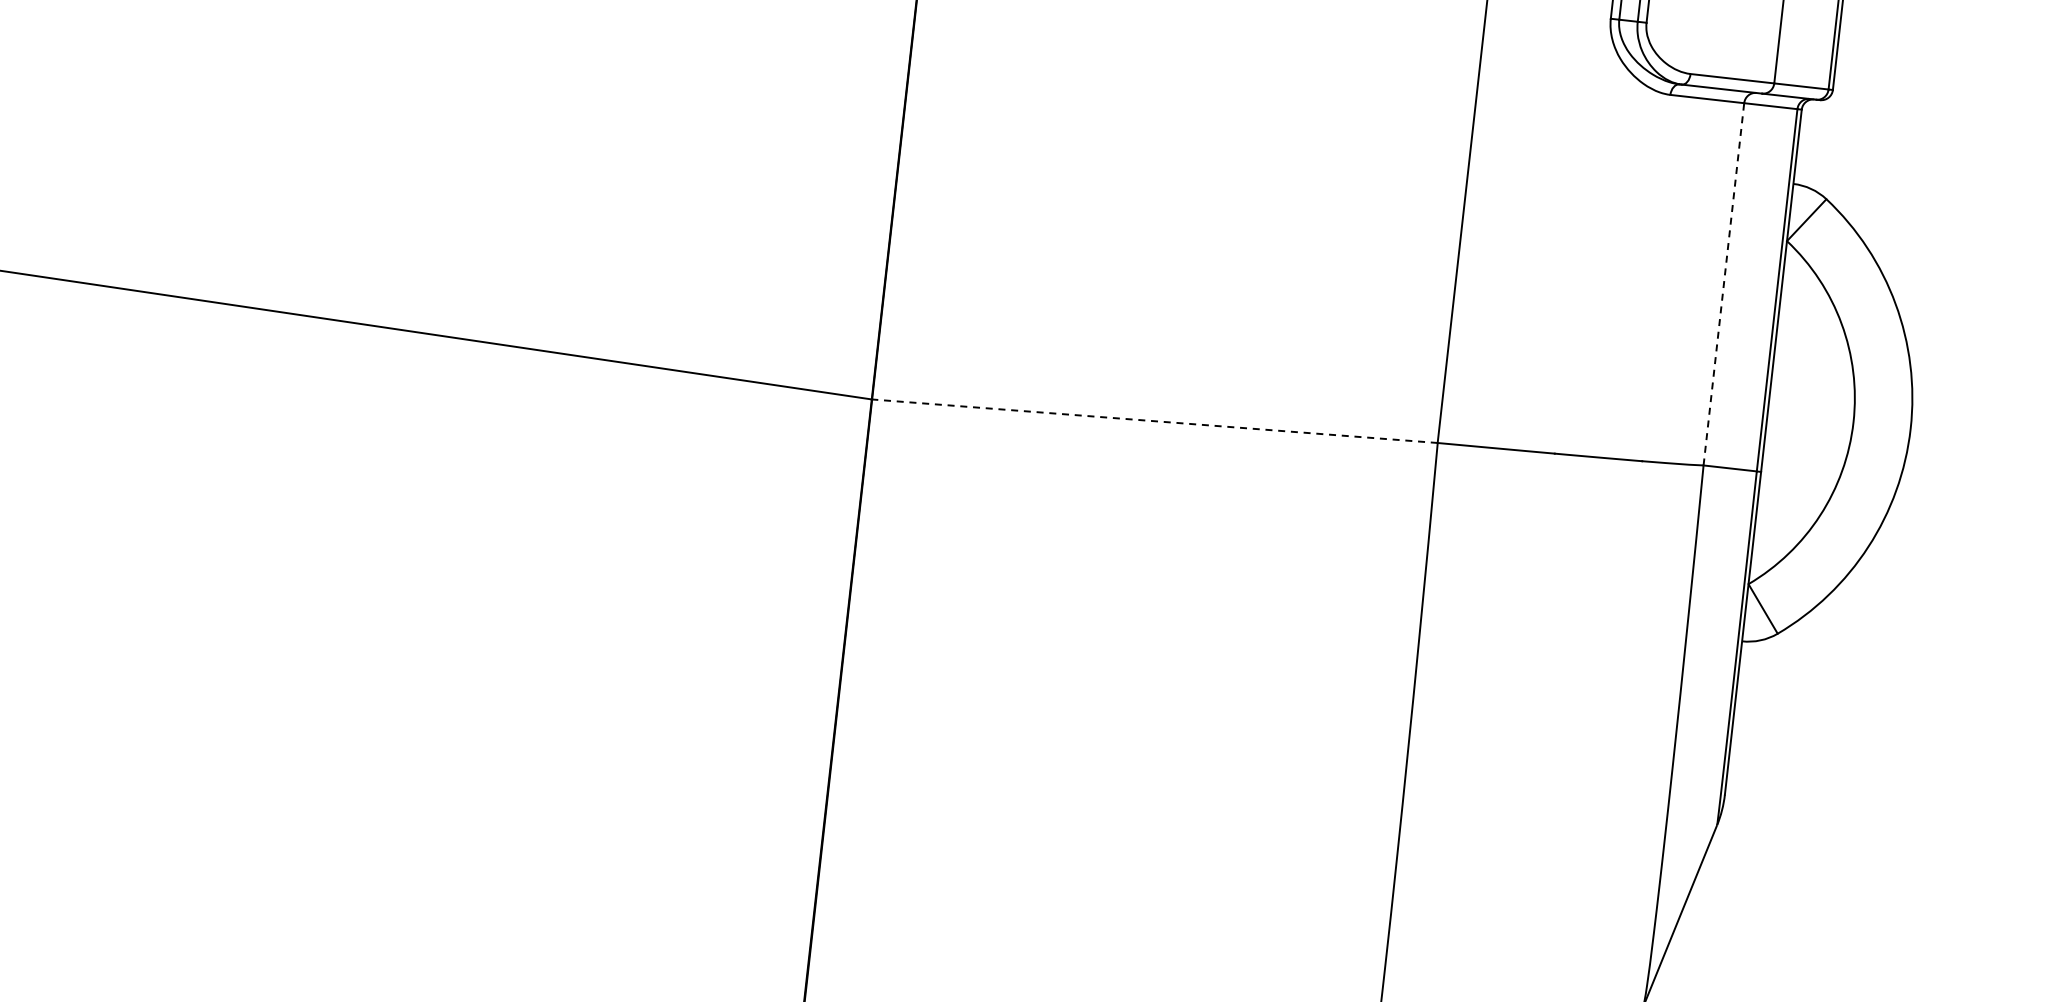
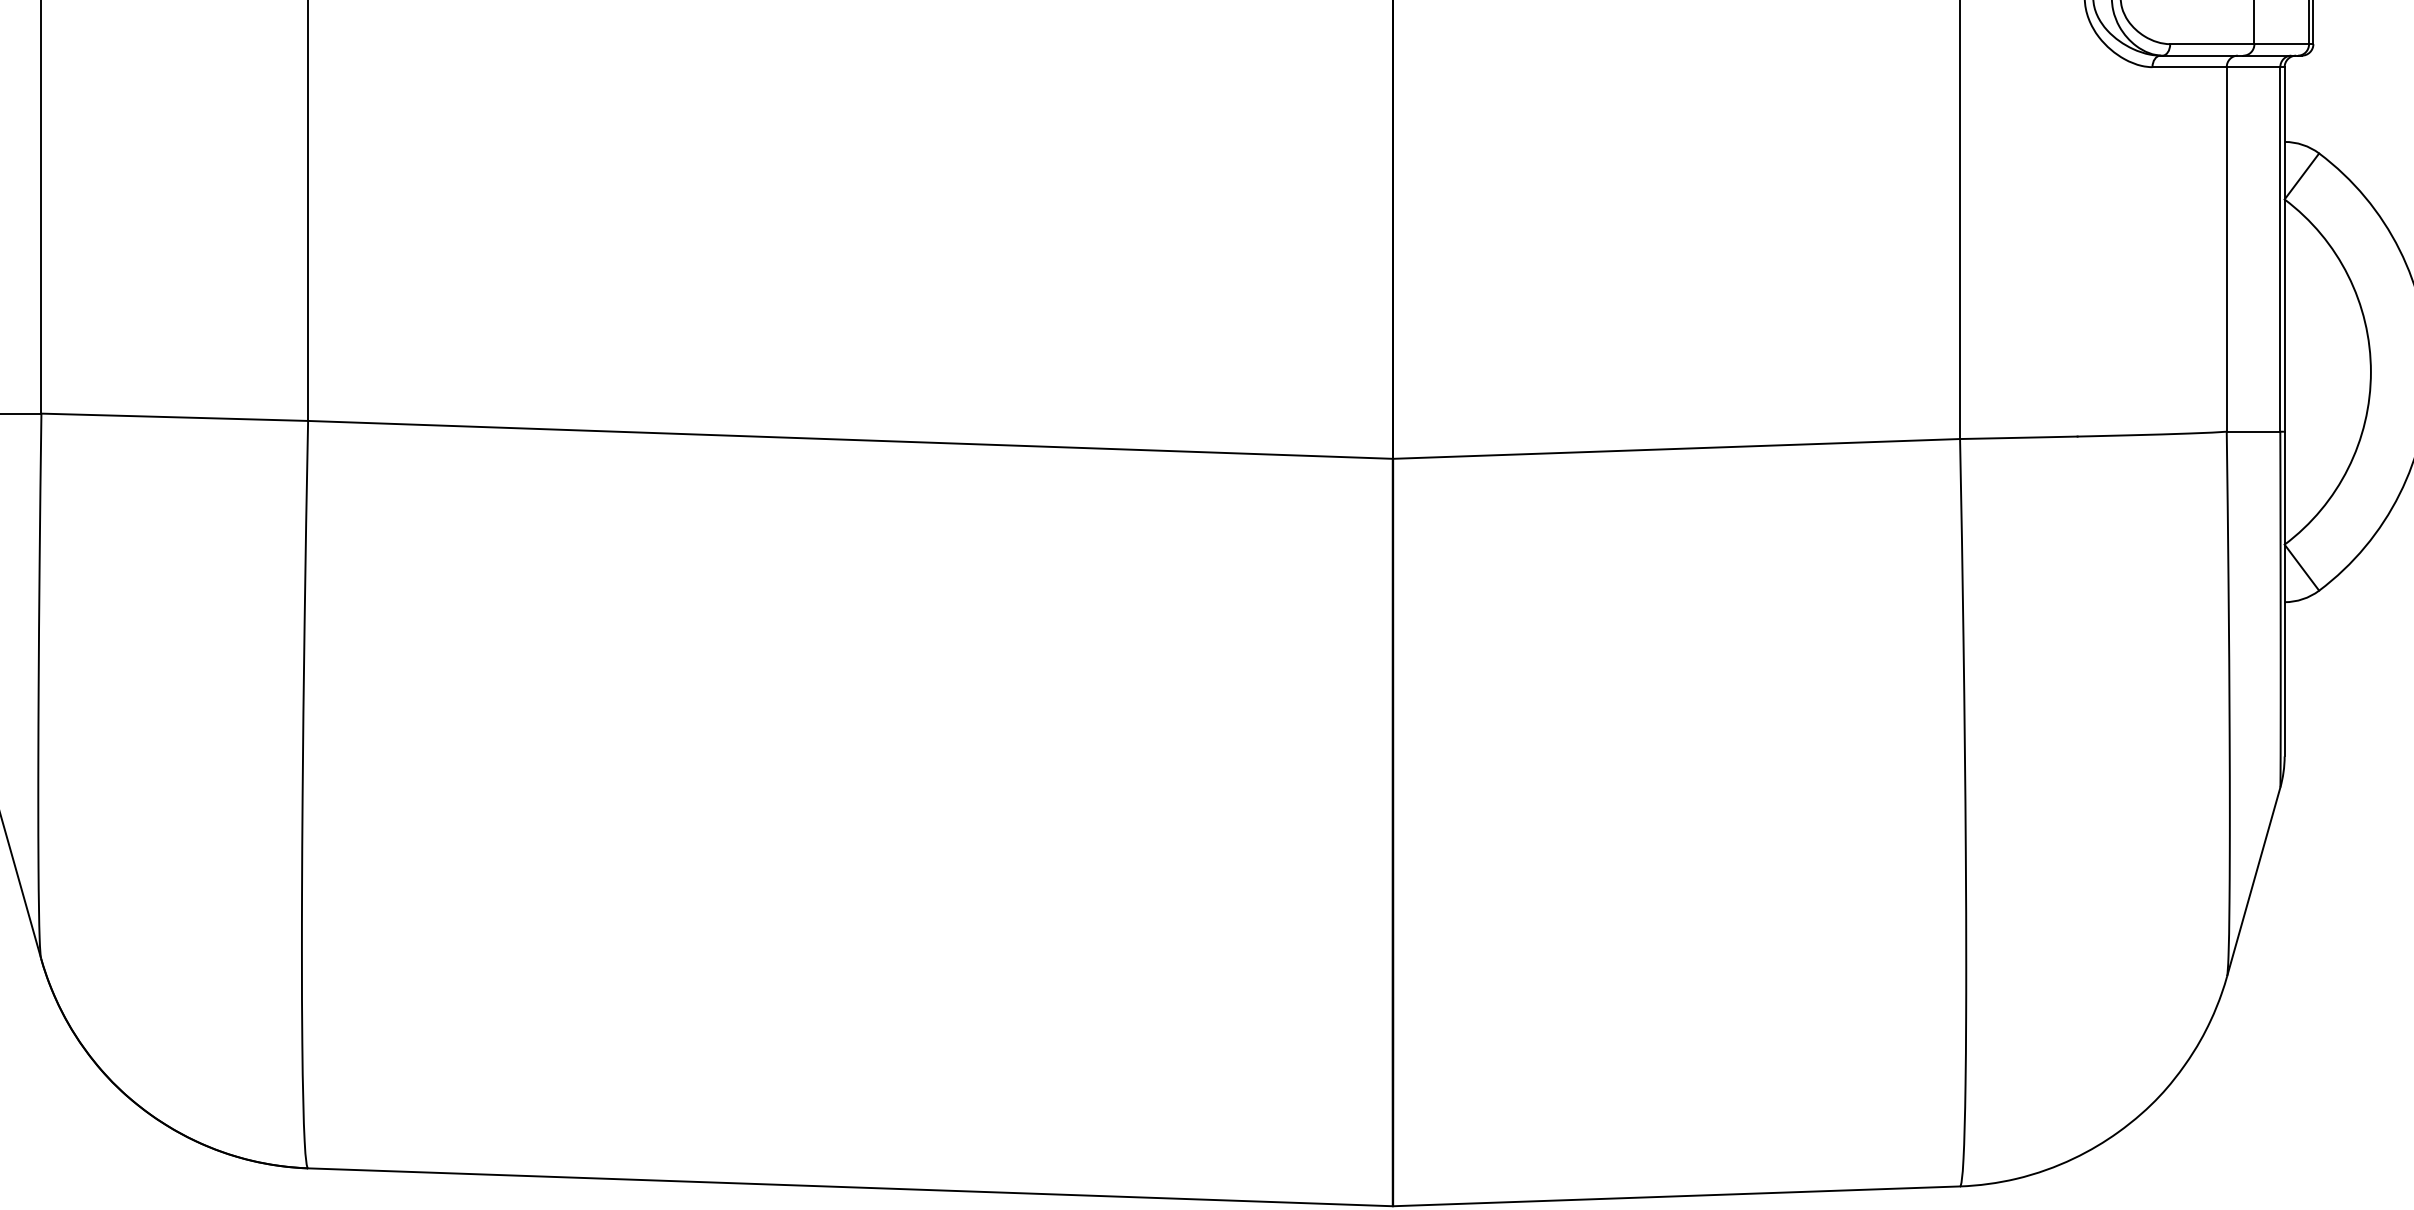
line: (1723, 283) -> (2226, 248), dashed -> solid
line: (1154, 420) -> (1676, 448), dashed -> solid

